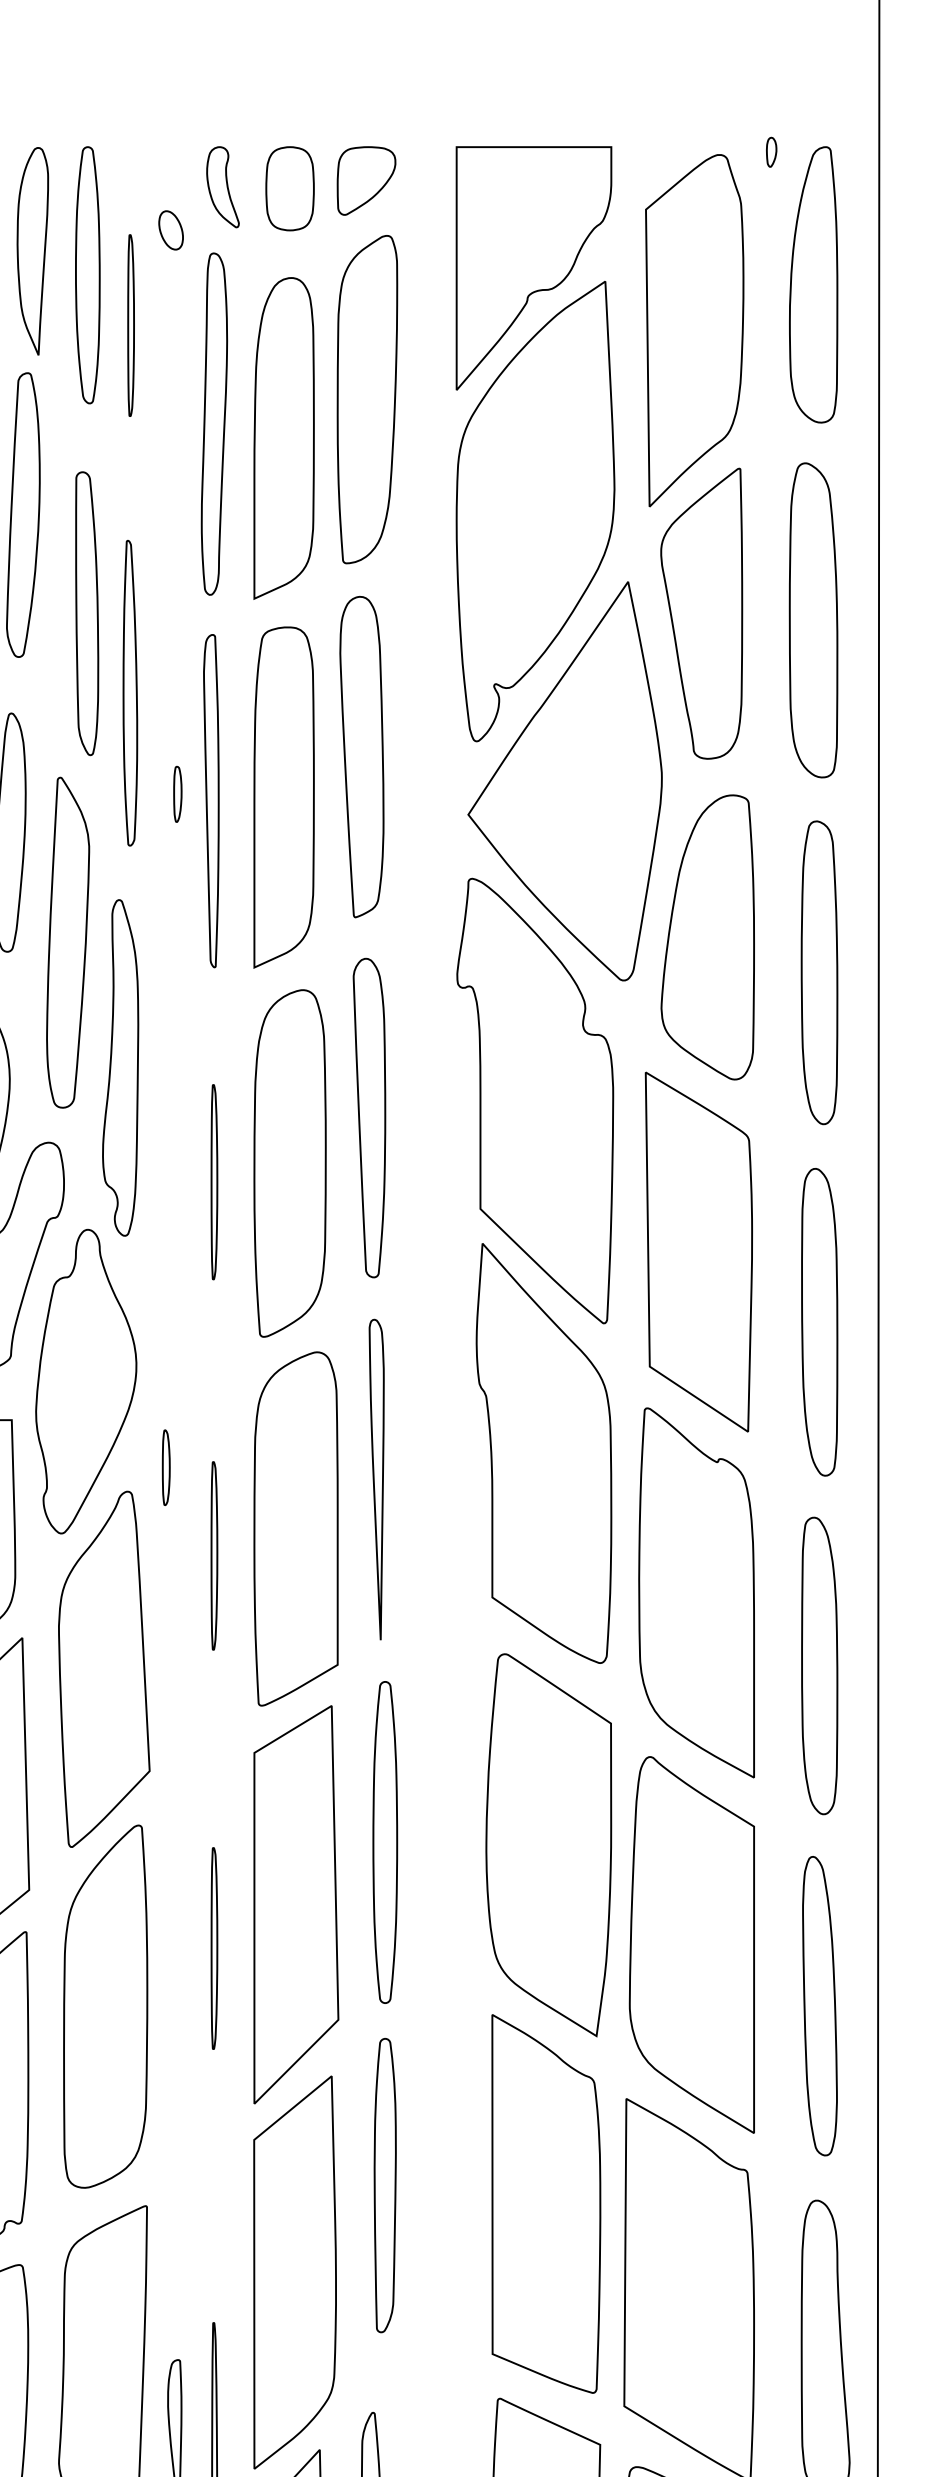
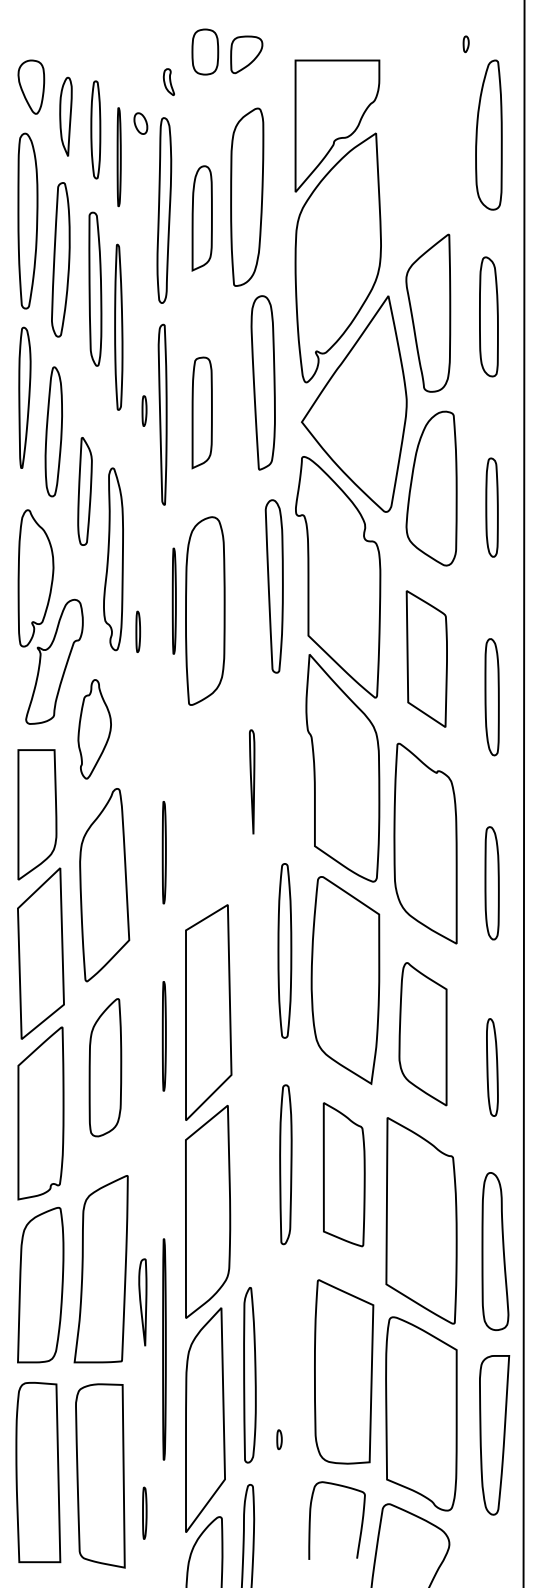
part: (770, 152) -> (465, 44), moved
part: (366, 180) -> (246, 54), moved
part: (222, 185) -> (168, 81), size x0.6
part: (290, 187) -> (205, 51), moved
part: (170, 230) -> (140, 123), moved
part: (31, 250) -> (65, 116), size x0.7
part: (87, 274) -> (95, 129), size x0.7
part: (694, 329) -> (424, 159), removed
part: (284, 438) -> (202, 218), size x0.6
part: (87, 612) -> (95, 288), moved
part: (812, 619) -> (488, 316), size x0.7
part: (129, 691) -> (118, 326), moved
part: (360, 756) -> (262, 382), moved
part: (284, 796) -> (202, 412), size x0.6
part: (67, 942) -> (84, 491), size x0.6
part: (818, 972) -> (491, 507), size x0.6
part: (367, 1118) -> (273, 586), moved
part: (212, 1180) -> (173, 600), moved
part: (698, 1251) -> (426, 658), size x0.7
part: (818, 1323) -> (491, 697), size x0.7
part: (85, 1382) -> (94, 729), size x0.6
part: (166, 1466) -> (138, 631), moved
part: (375, 1478) -> (251, 781), size x0.6
part: (295, 1527) -> (208, 808), removed
part: (212, 1555) -> (163, 852), moved
part: (818, 1666) -> (491, 883), size x0.7
part: (384, 1841) -> (284, 950), moved
part: (690, 1943) -> (422, 1033), size x0.7
part: (105, 2006) -> (105, 1067), size x0.7
part: (820, 2006) -> (492, 1067), size x0.6
part: (384, 2185) -> (285, 1164), moved
part: (546, 2203) -> (344, 1174), size x0.7

